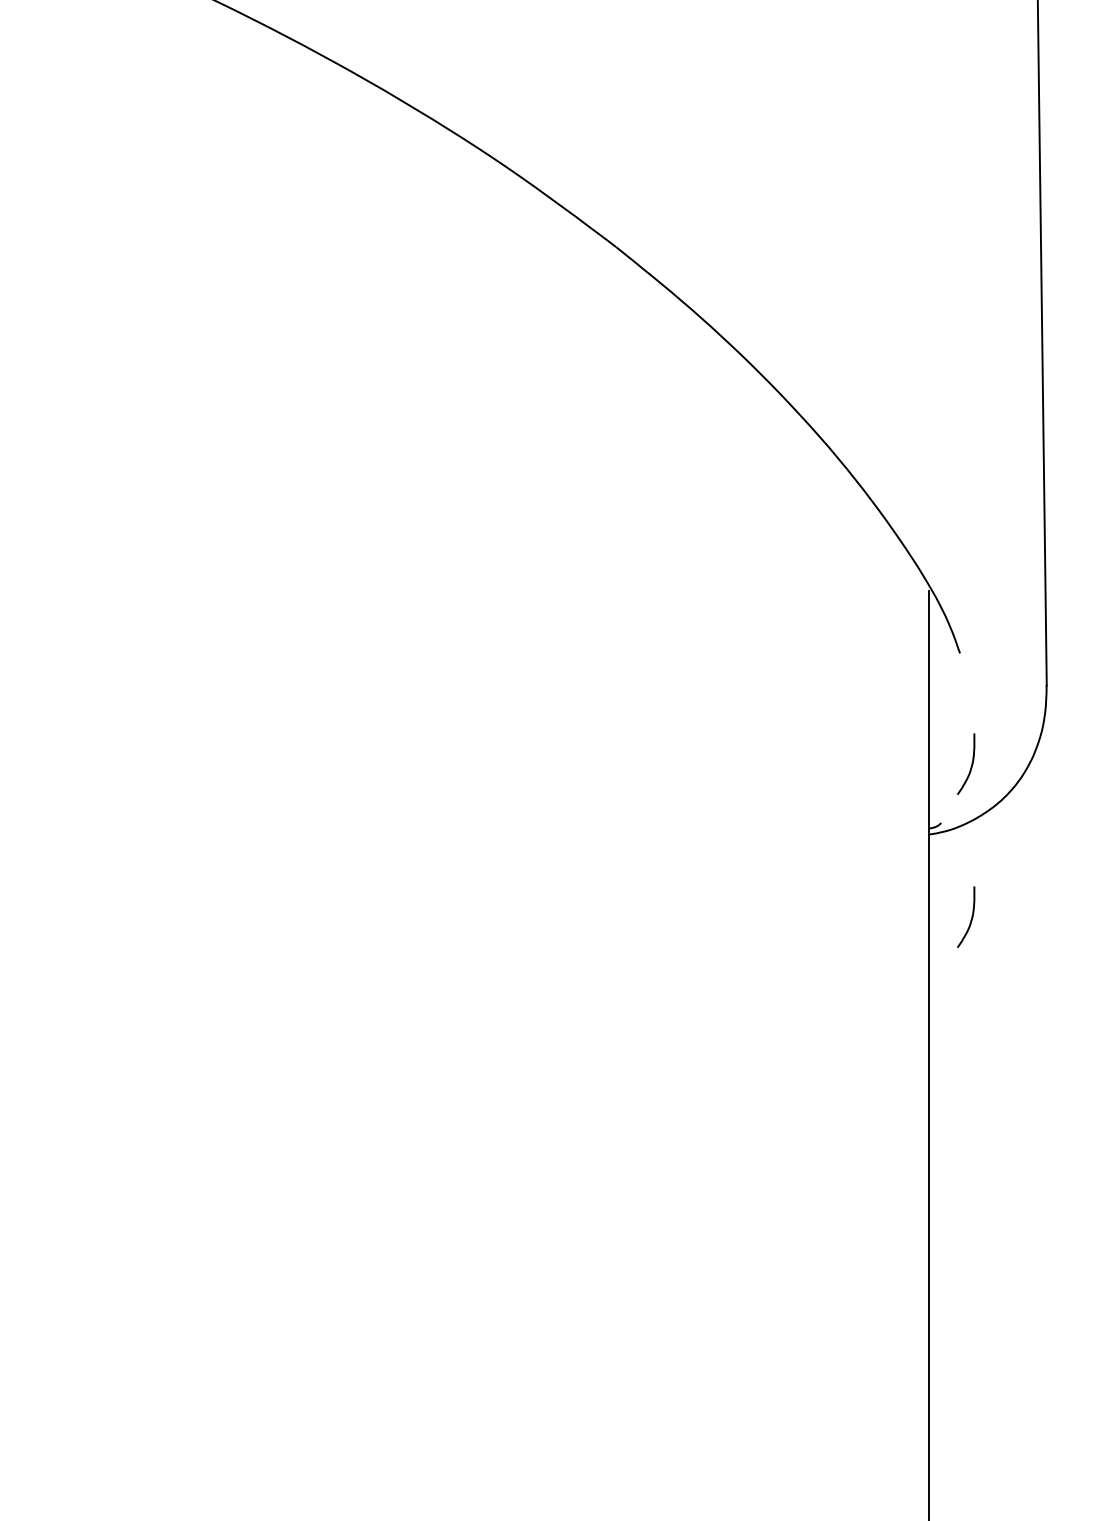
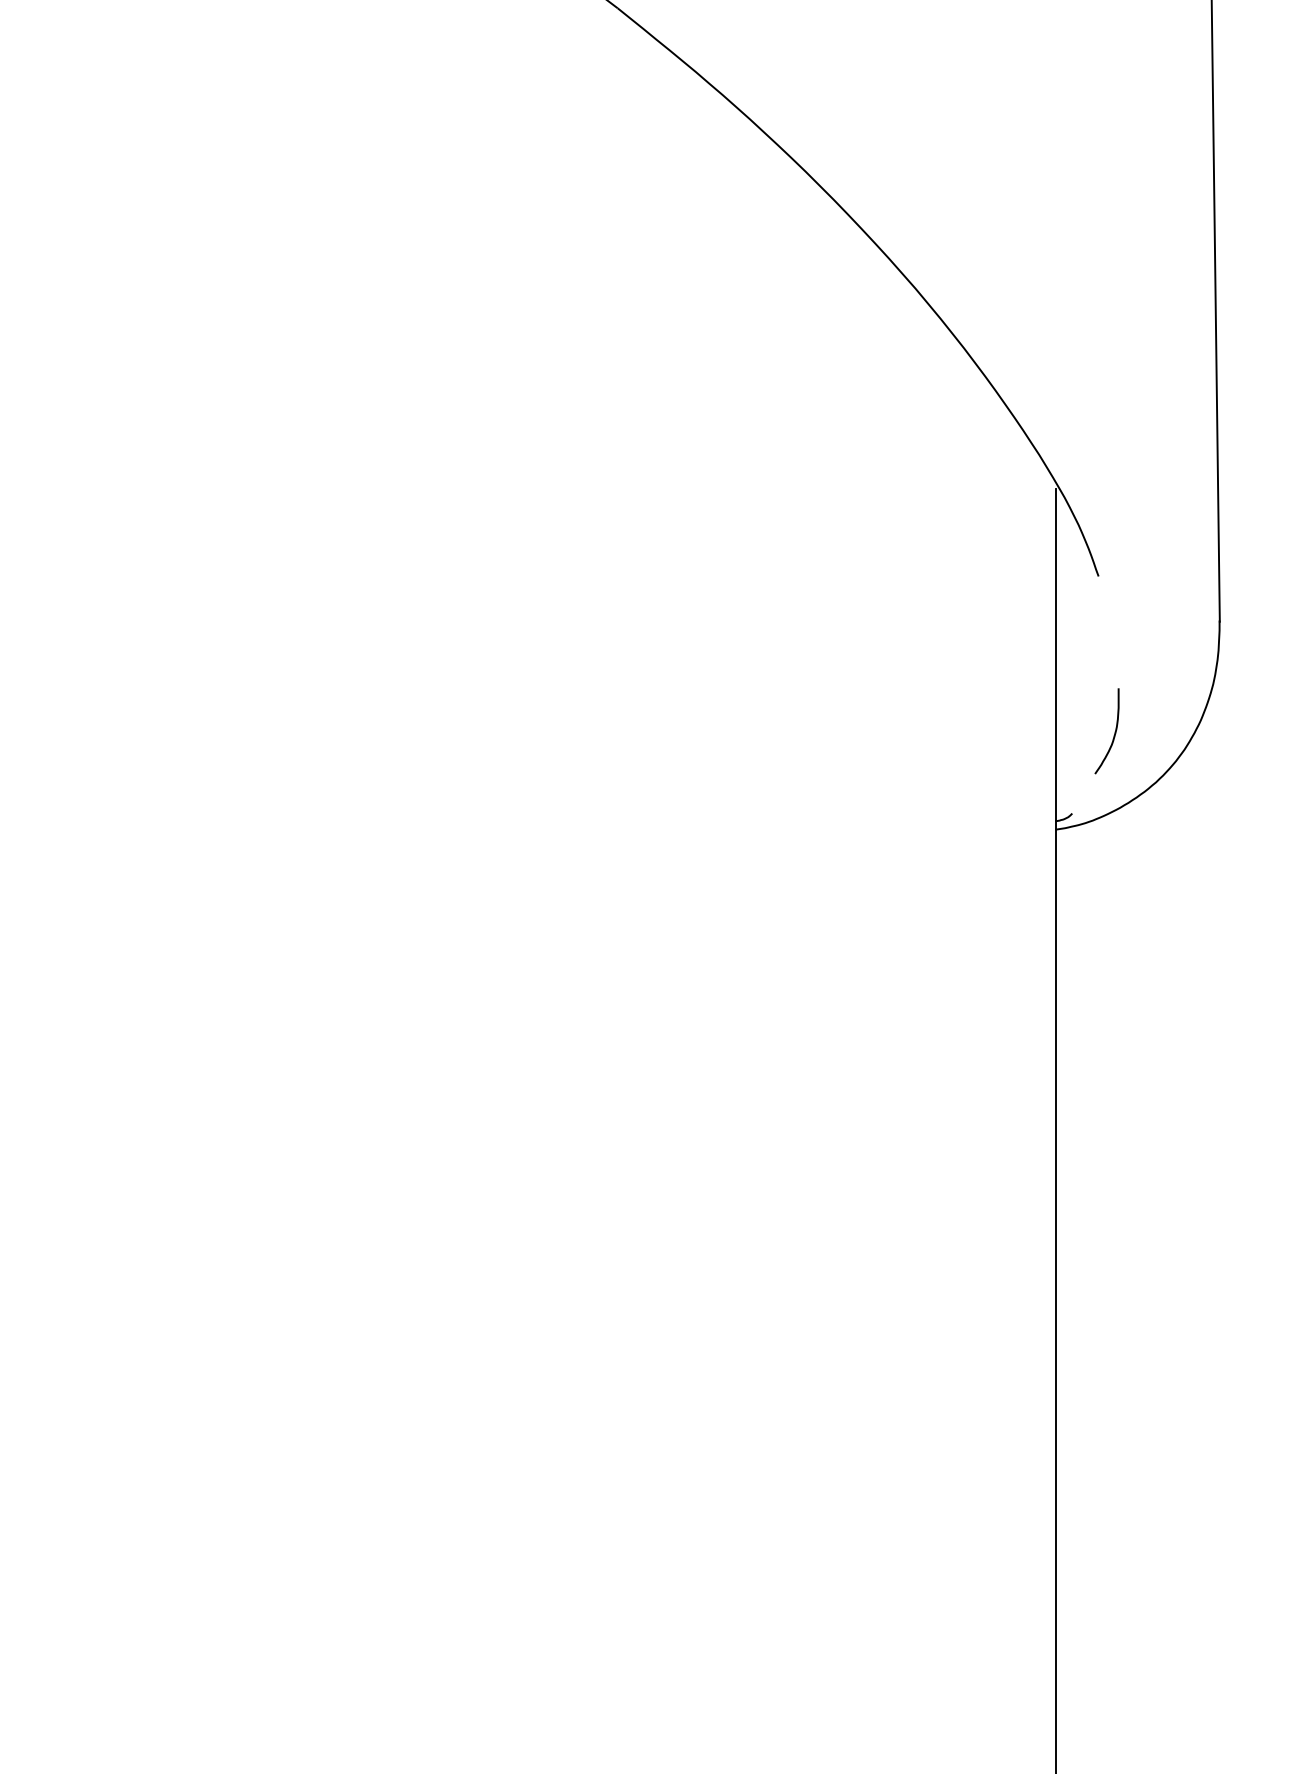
curve: (971, 916) -> (1114, 944), removed

